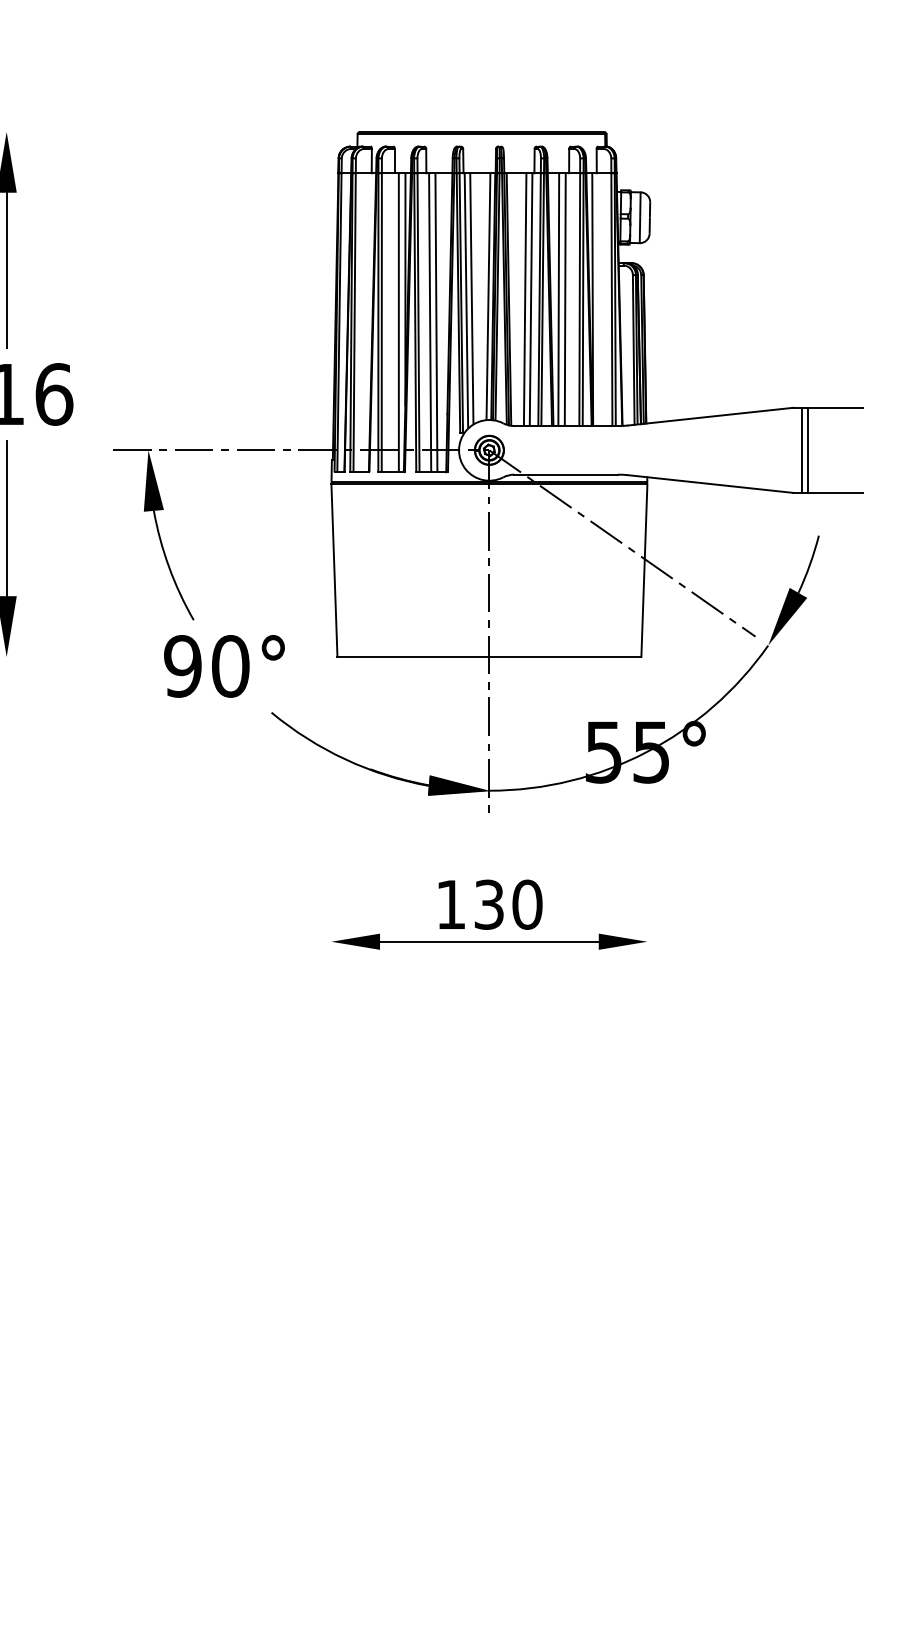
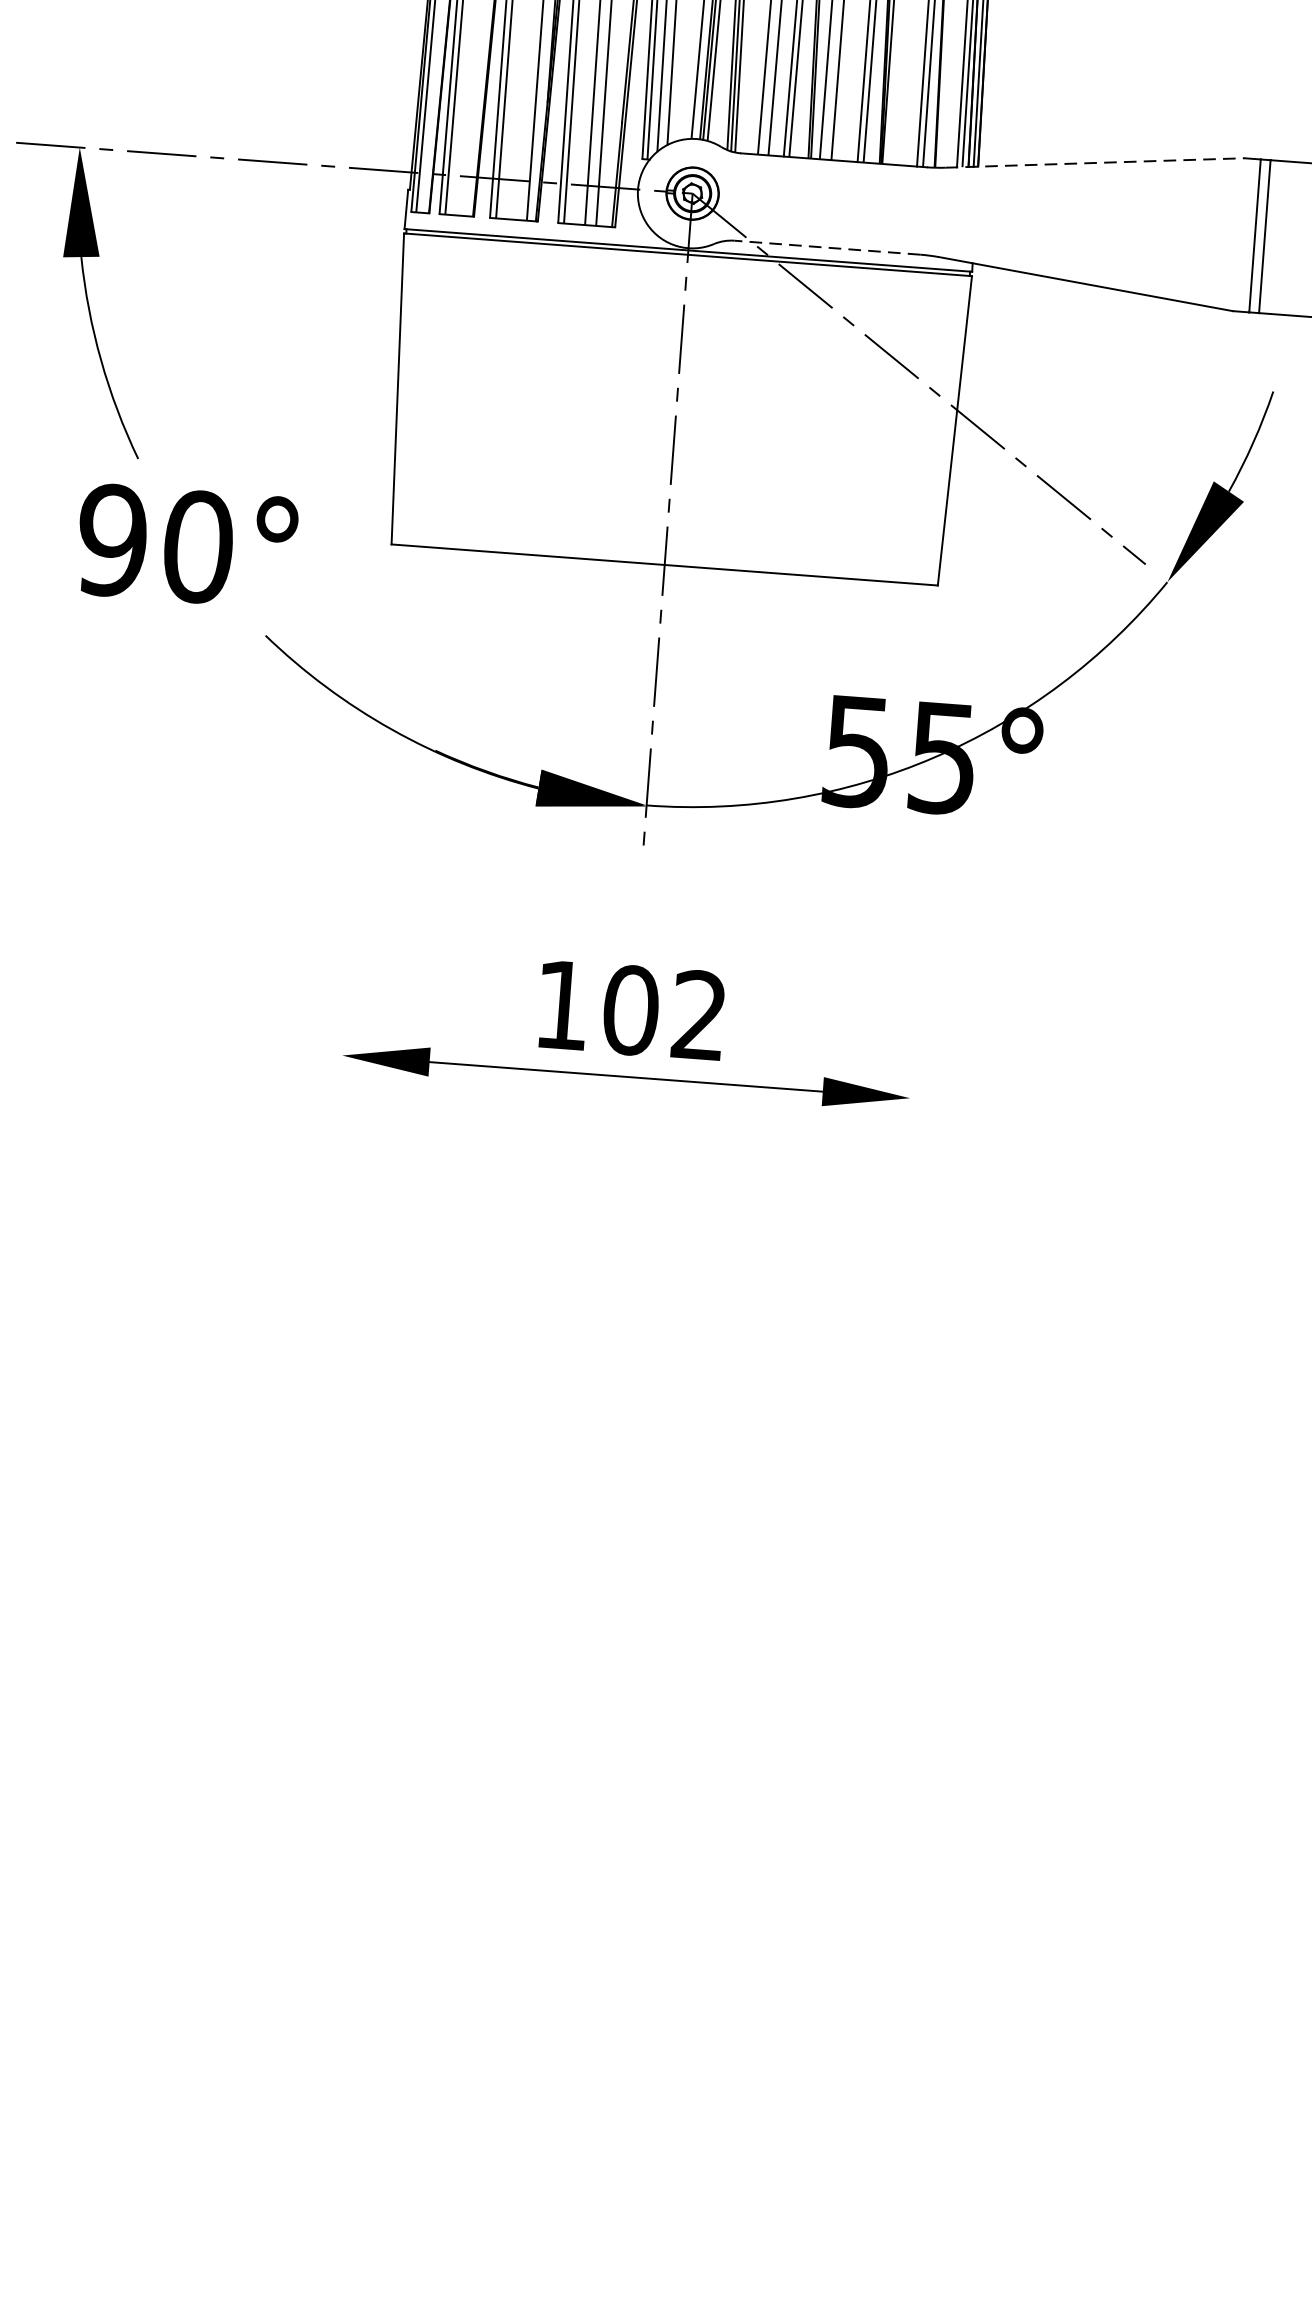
line: (710, 416) -> (1094, 162), solid -> dashed
line: (566, 474) -> (827, 247), solid -> dashed
text: (508, 904) -> (665, 1012), 130 -> 102

